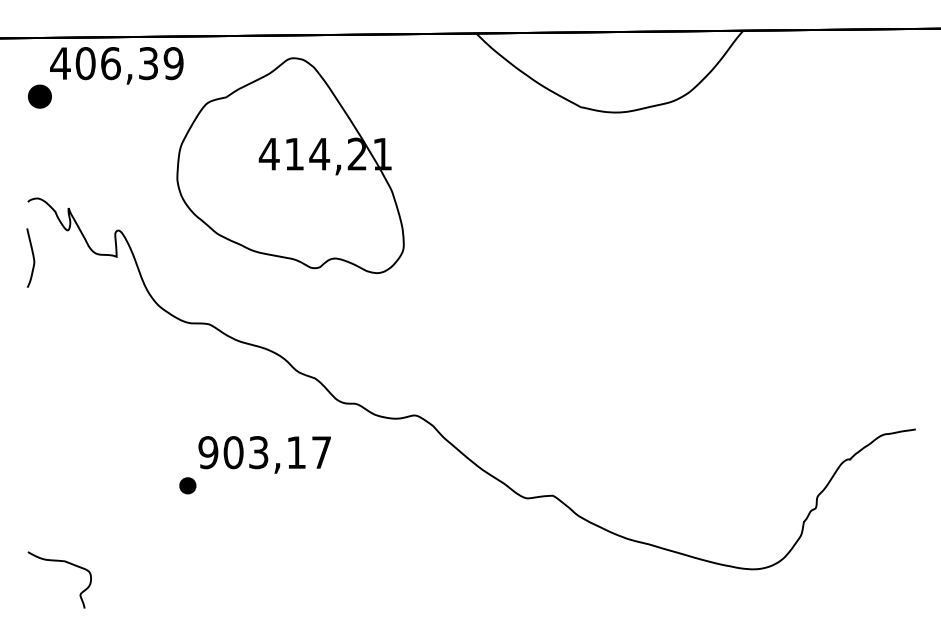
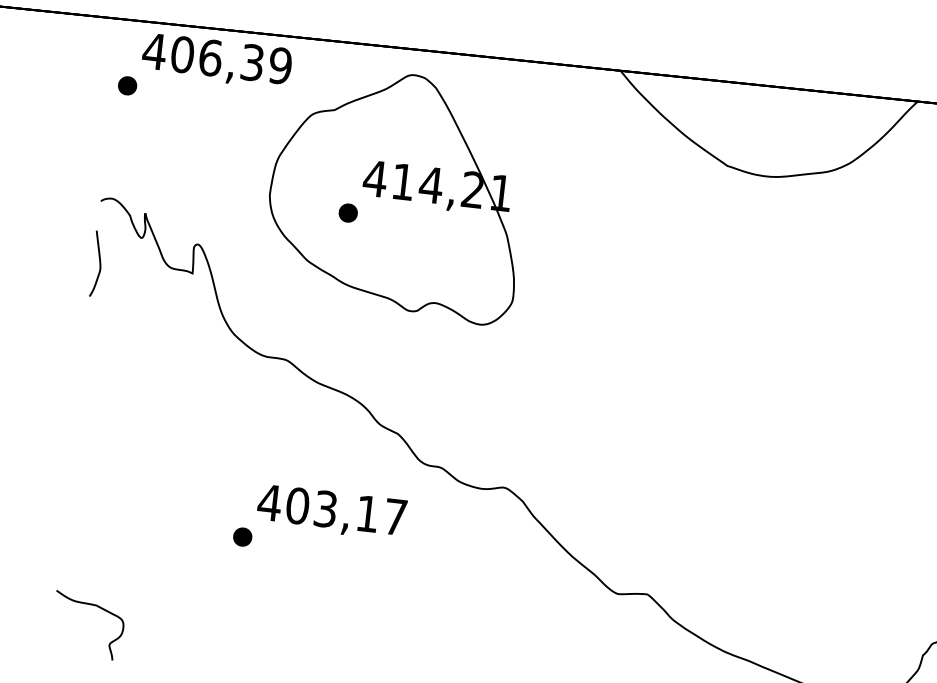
part: (39, 96) -> (127, 85), size x0.71
part: (248, 187) -> (347, 213), added
text: (207, 452) -> (268, 502), 903,17 -> 403,17

